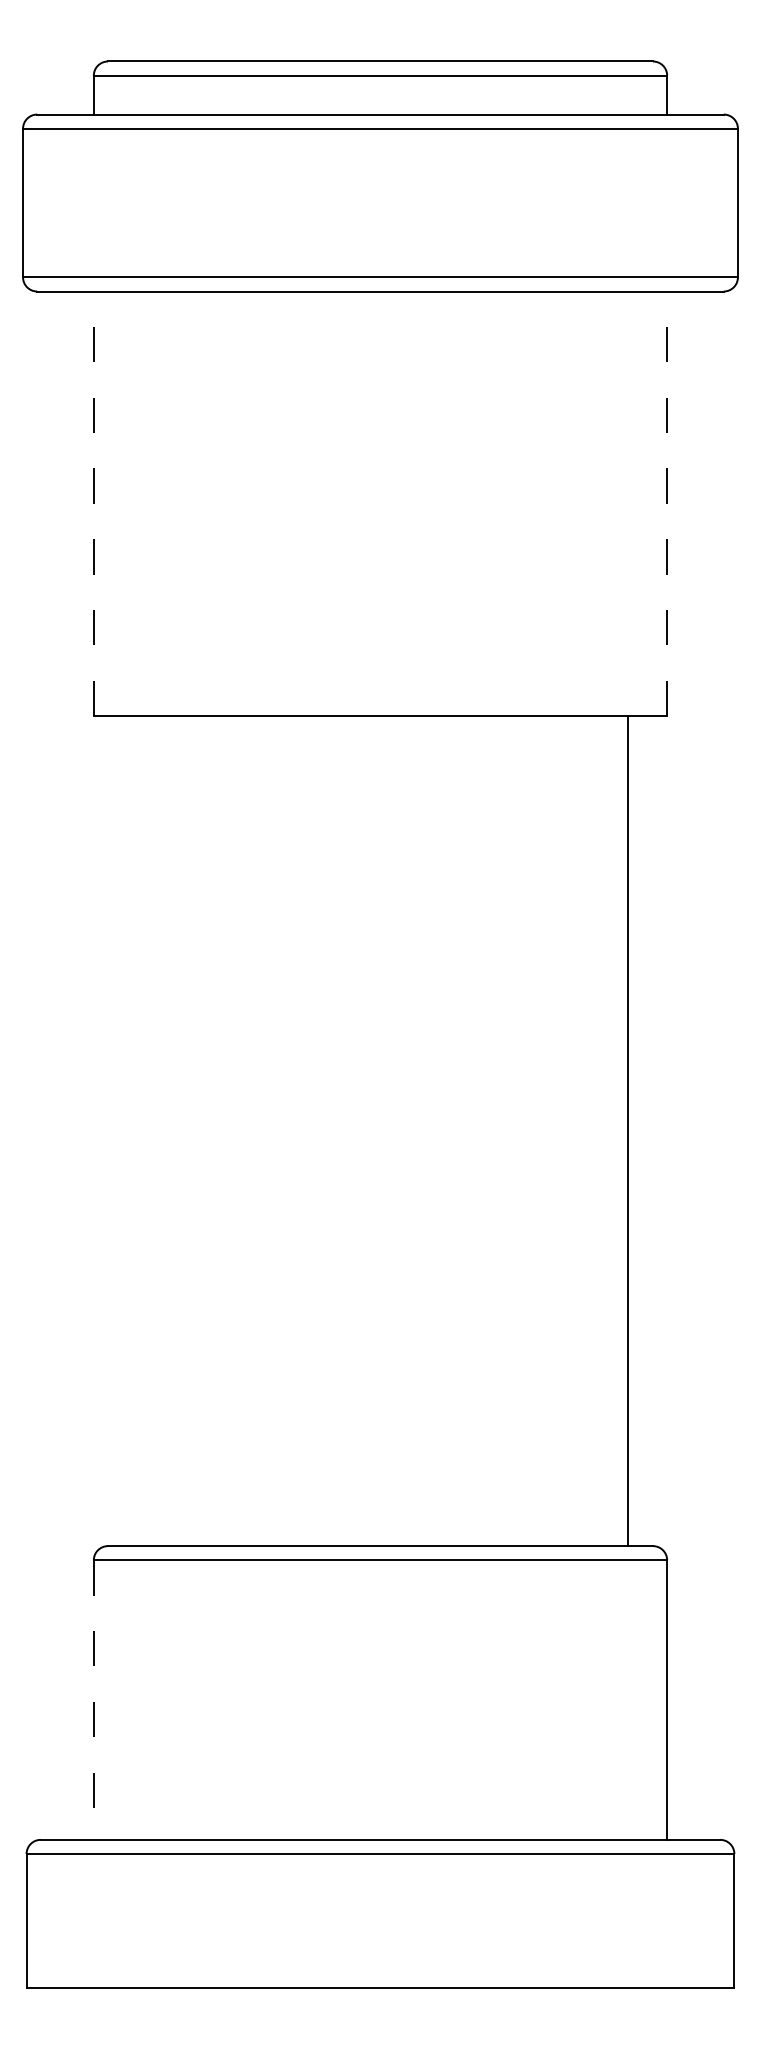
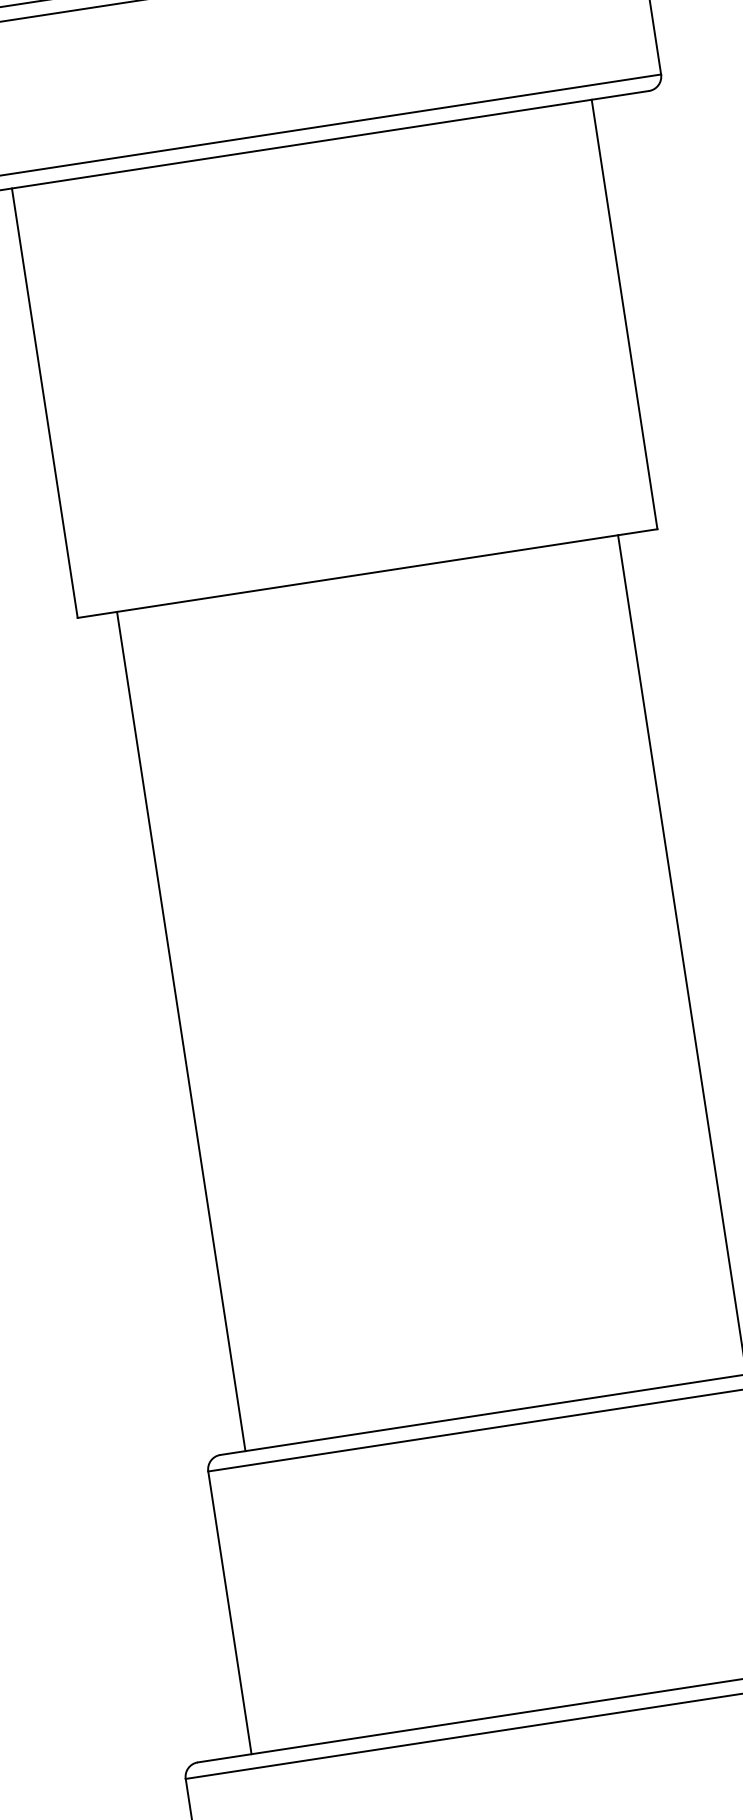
line: (93, 503) -> (44, 402), dashed -> solid
line: (667, 503) -> (624, 314), dashed -> solid
line: (132, 1131) -> (181, 1031), added
line: (93, 1700) -> (229, 1613), dashed -> solid

